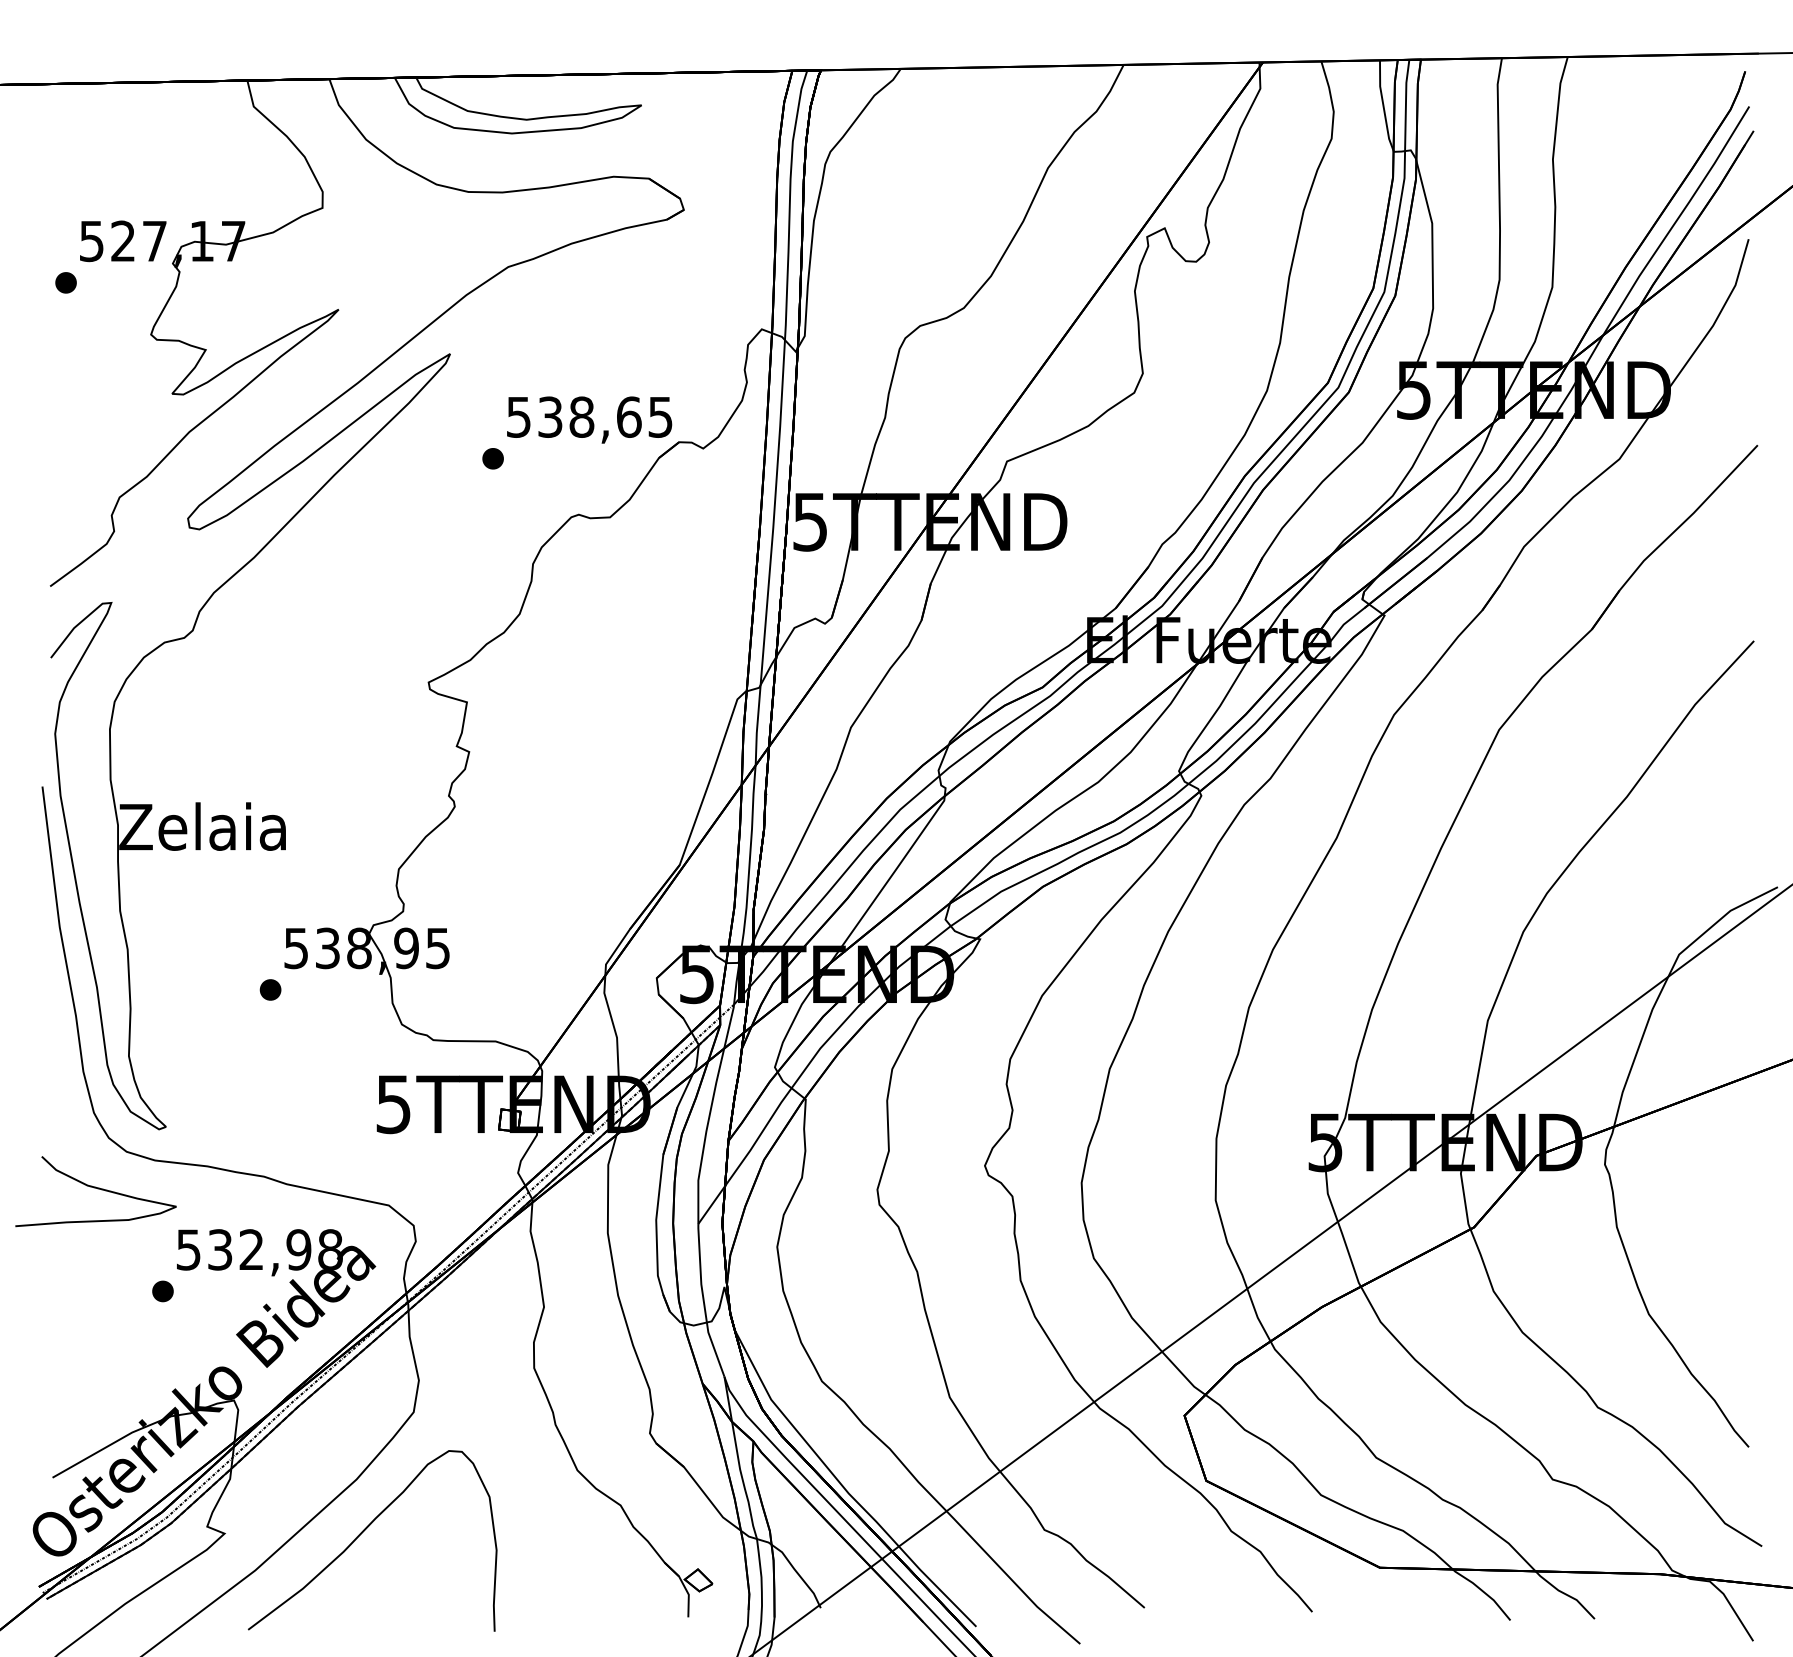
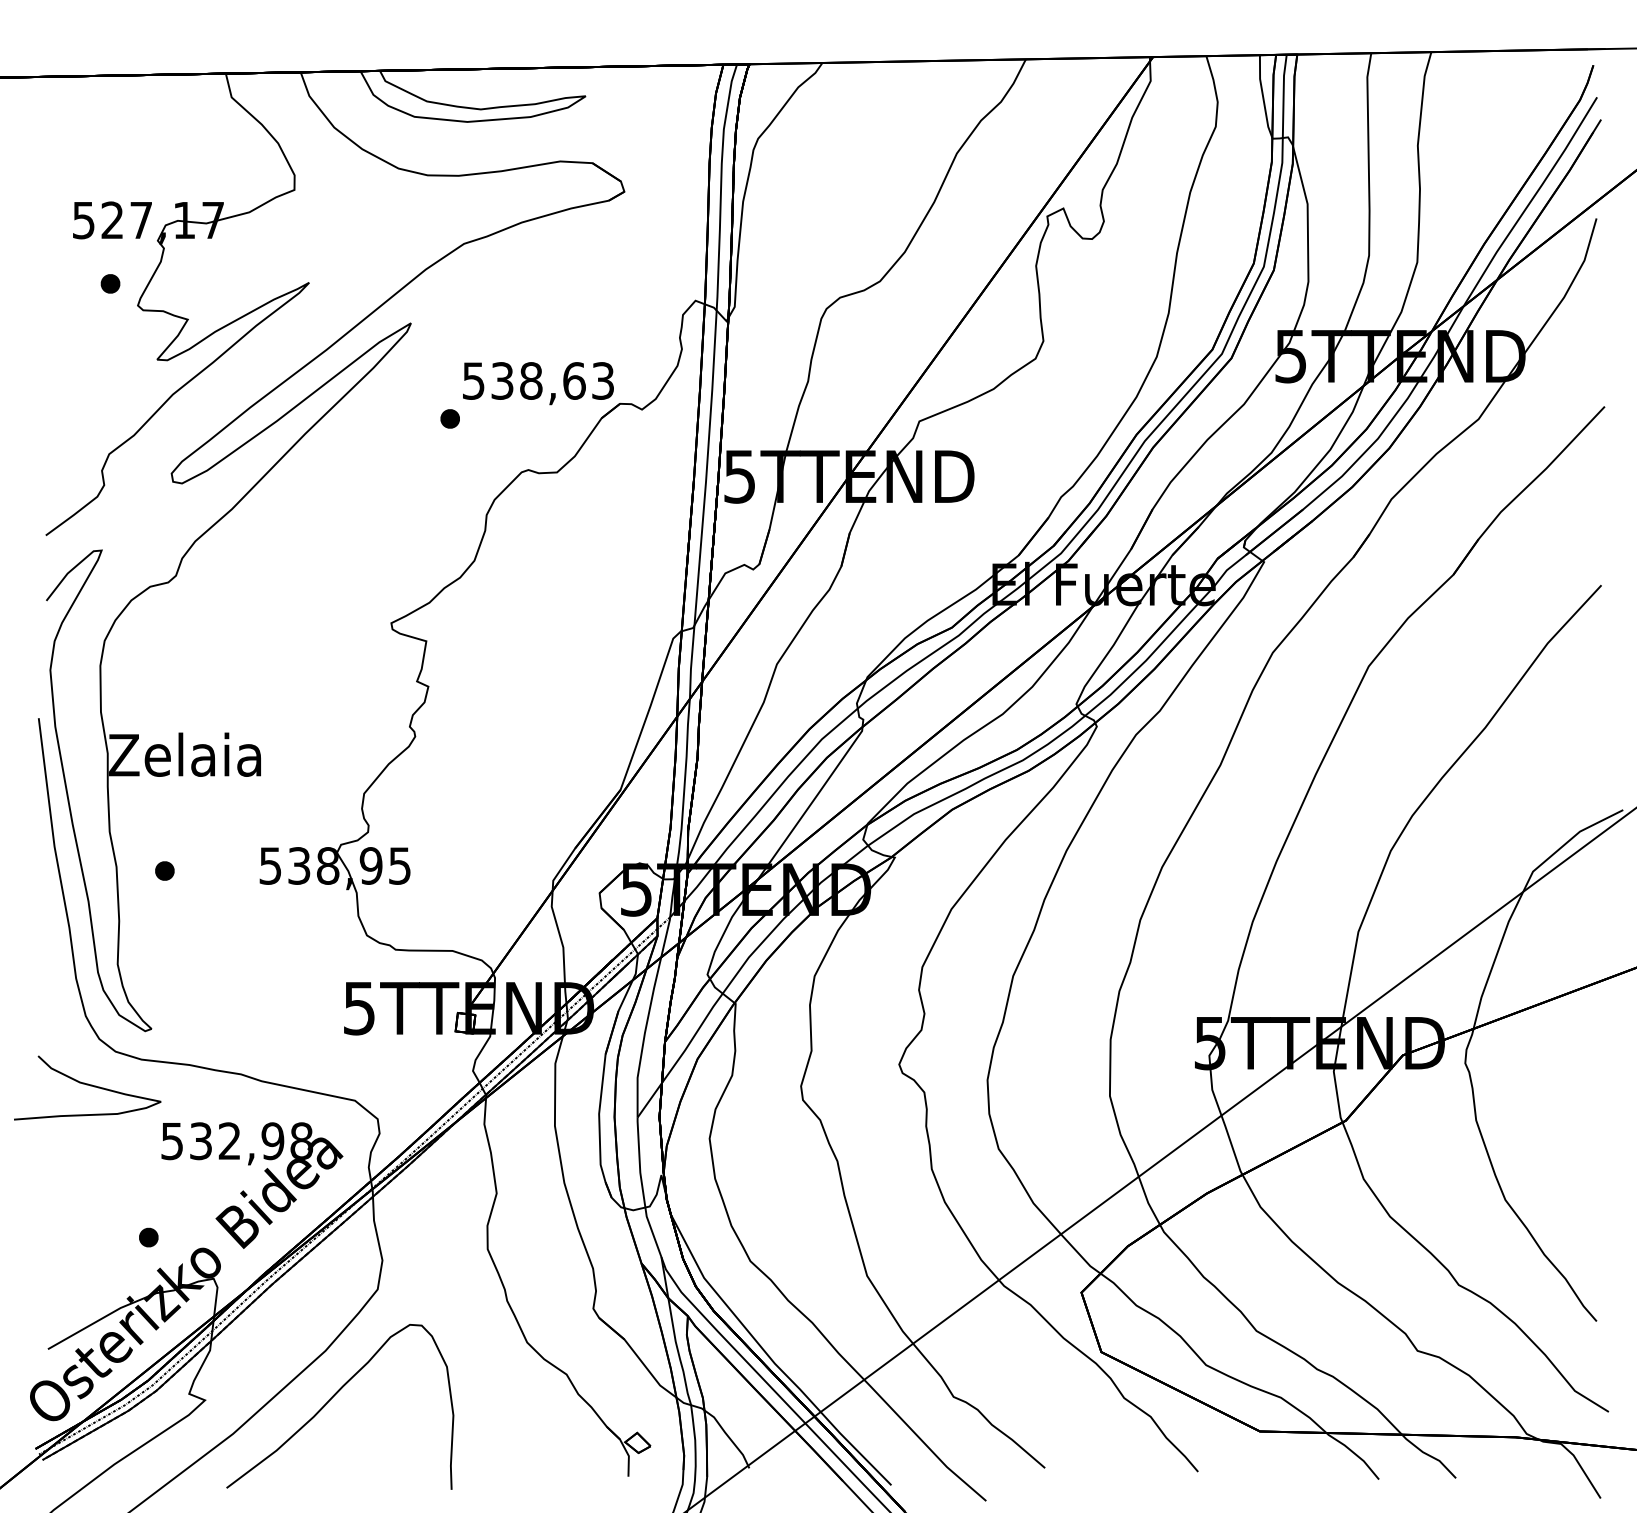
part: (65, 282) -> (110, 283), moved
text: (660, 416) -> (603, 380), 538,65 -> 538,63
part: (270, 989) -> (164, 870), moved
part: (162, 1291) -> (148, 1237), moved

